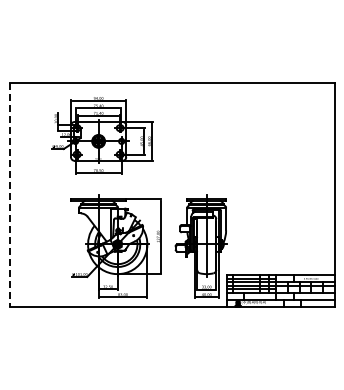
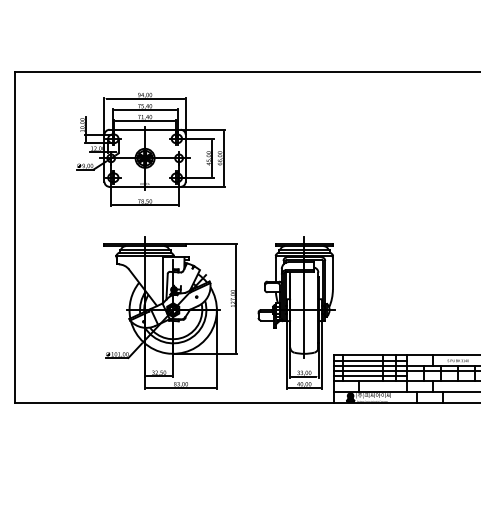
line: (10, 195) -> (15, 238), dashed -> solid

